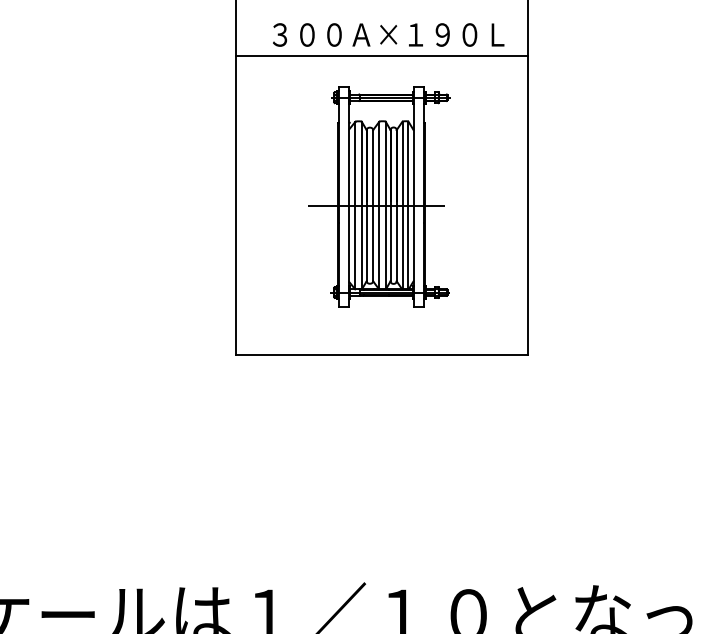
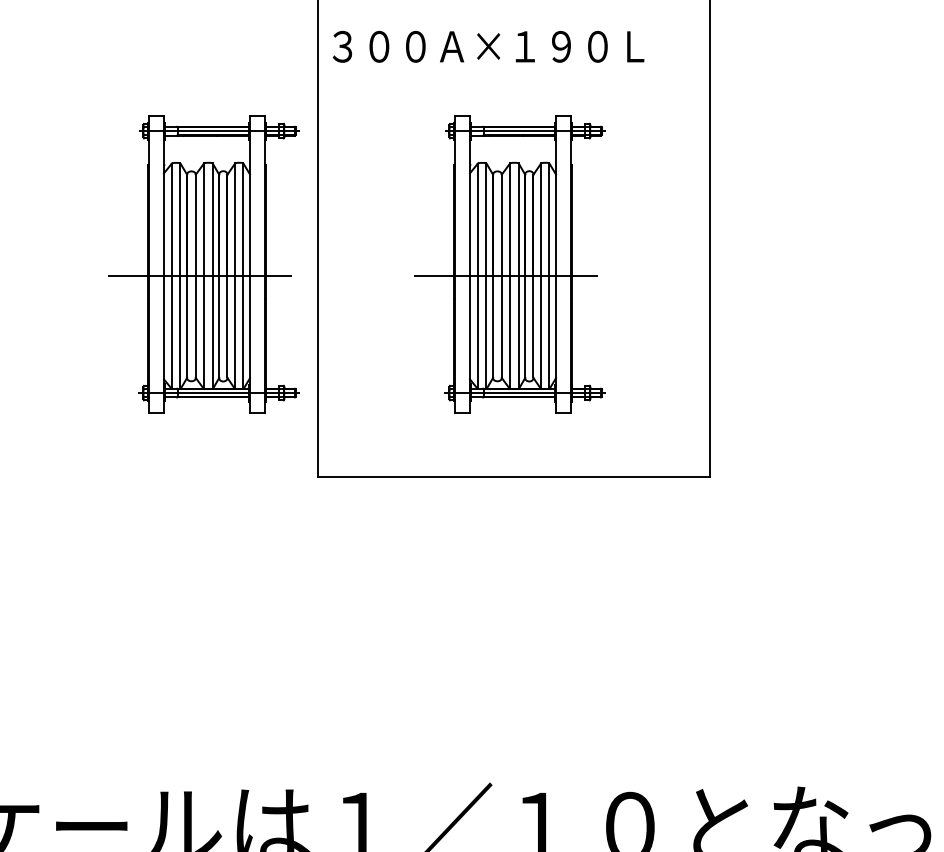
text: (388, 34) -> (488, 46), moved
line: (381, 56) -> (513, 75), removed
part: (151, 196) -> (203, 264), added

